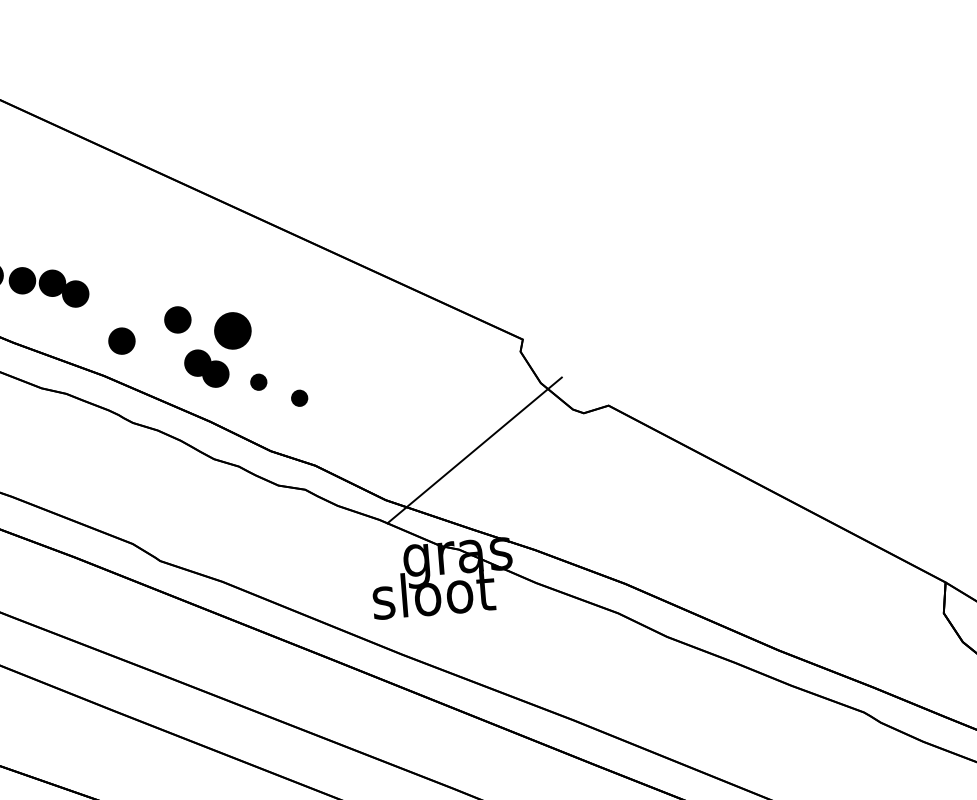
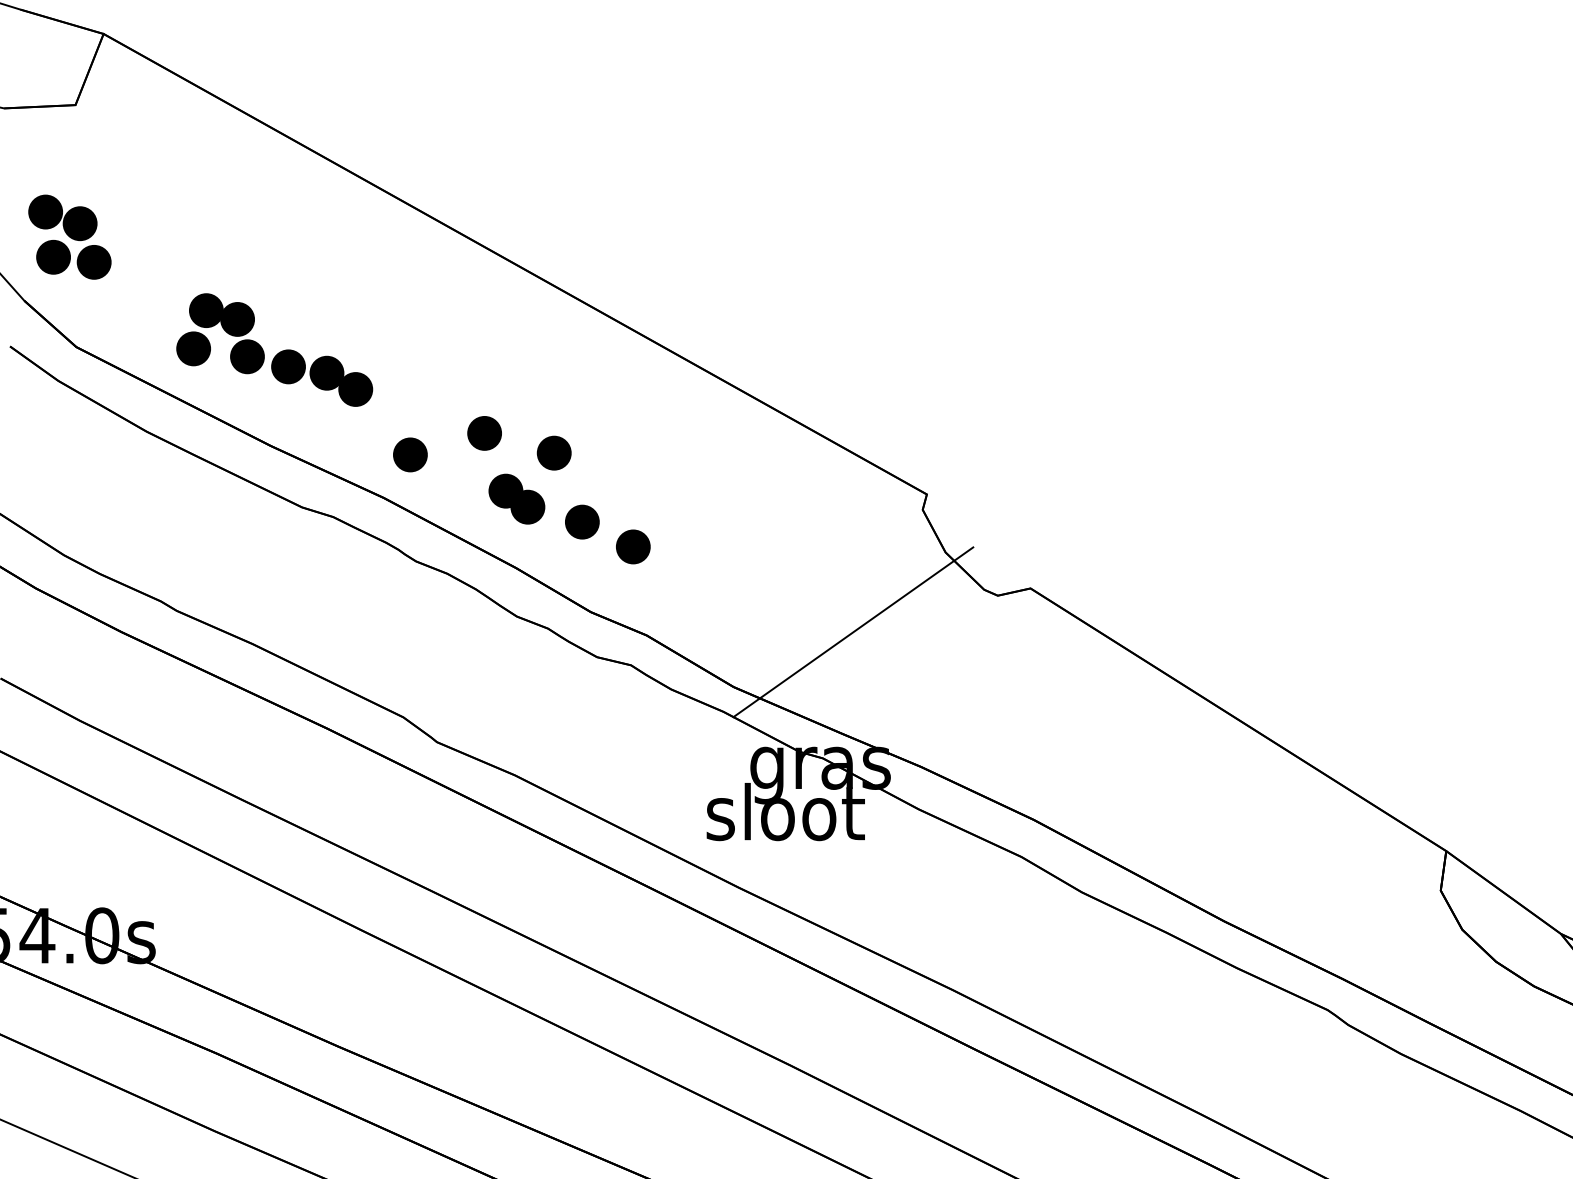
part: (232, 330) -> (553, 452), size x0.71
part: (258, 381) -> (582, 521), size x1.67
part: (299, 397) -> (633, 546), size x1.67

